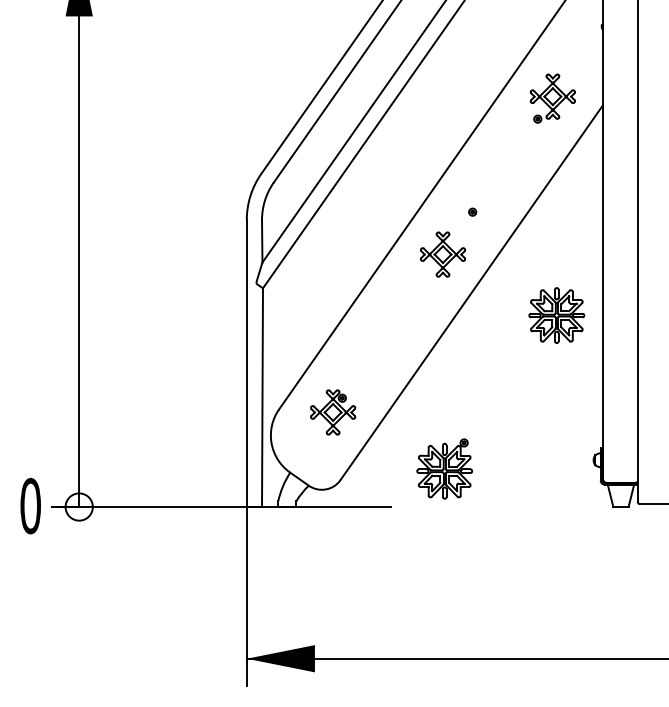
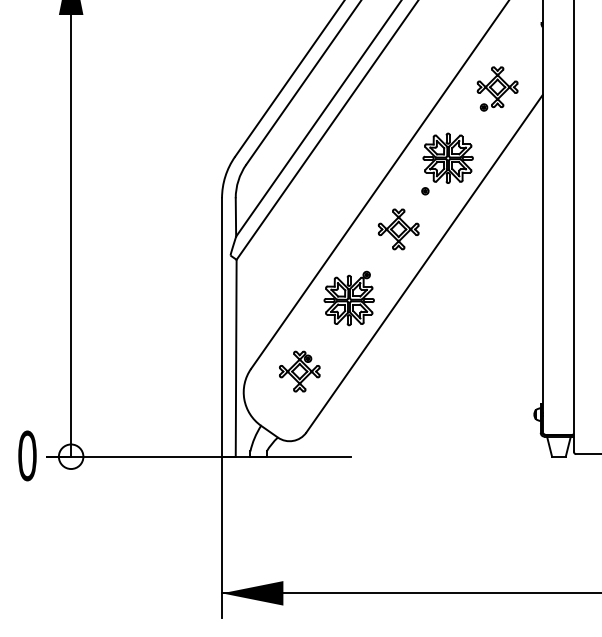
part: (556, 314) -> (447, 157), moved
part: (443, 469) -> (348, 298), moved

